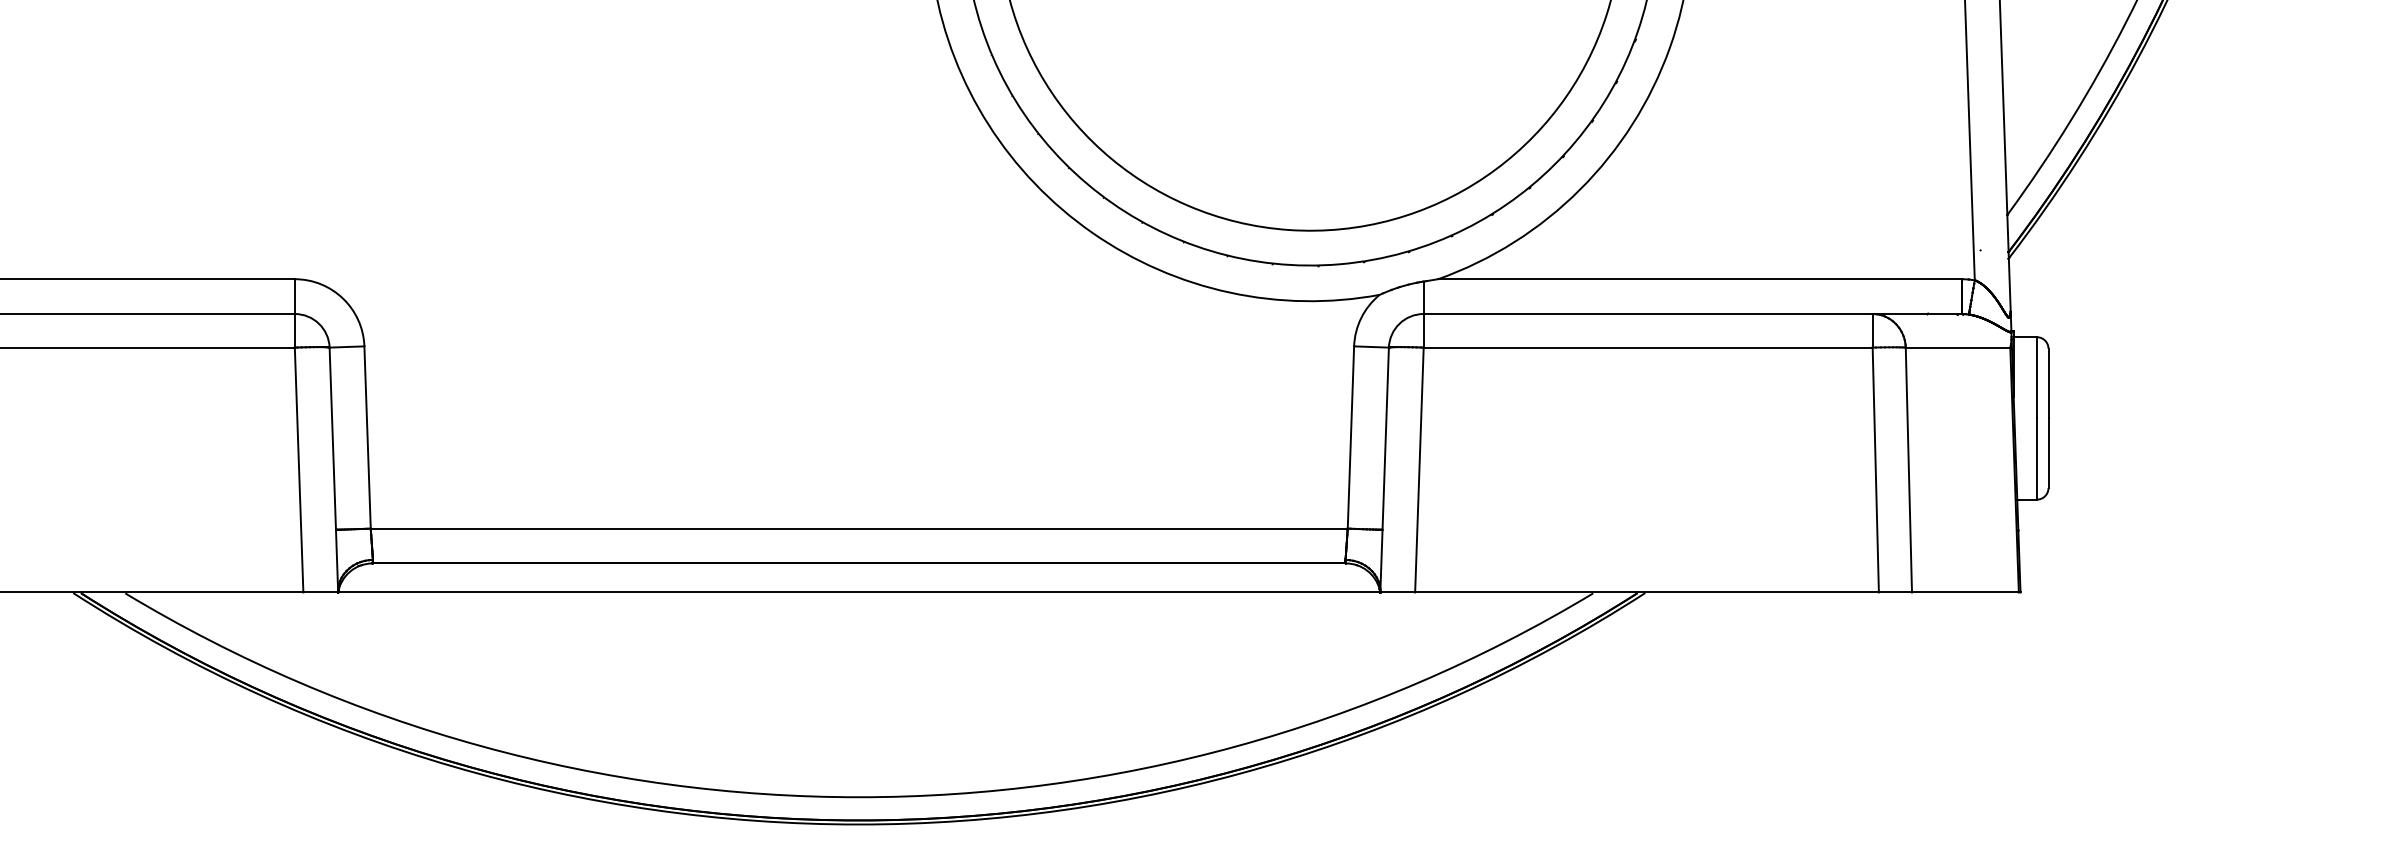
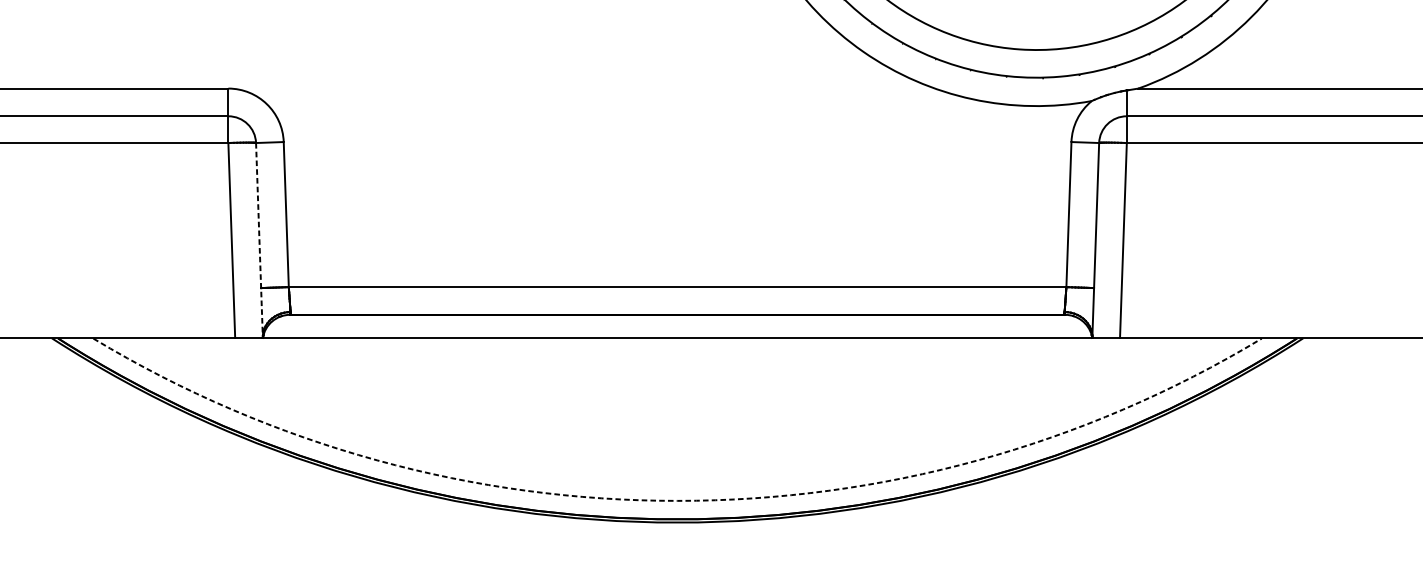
line: (333, 470) -> (259, 240), solid -> dashed
arc: (859, 797) -> (677, 501), solid -> dashed

